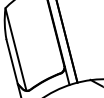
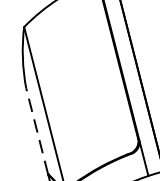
line: (12, 61) -> (37, 130), solid -> dashed

